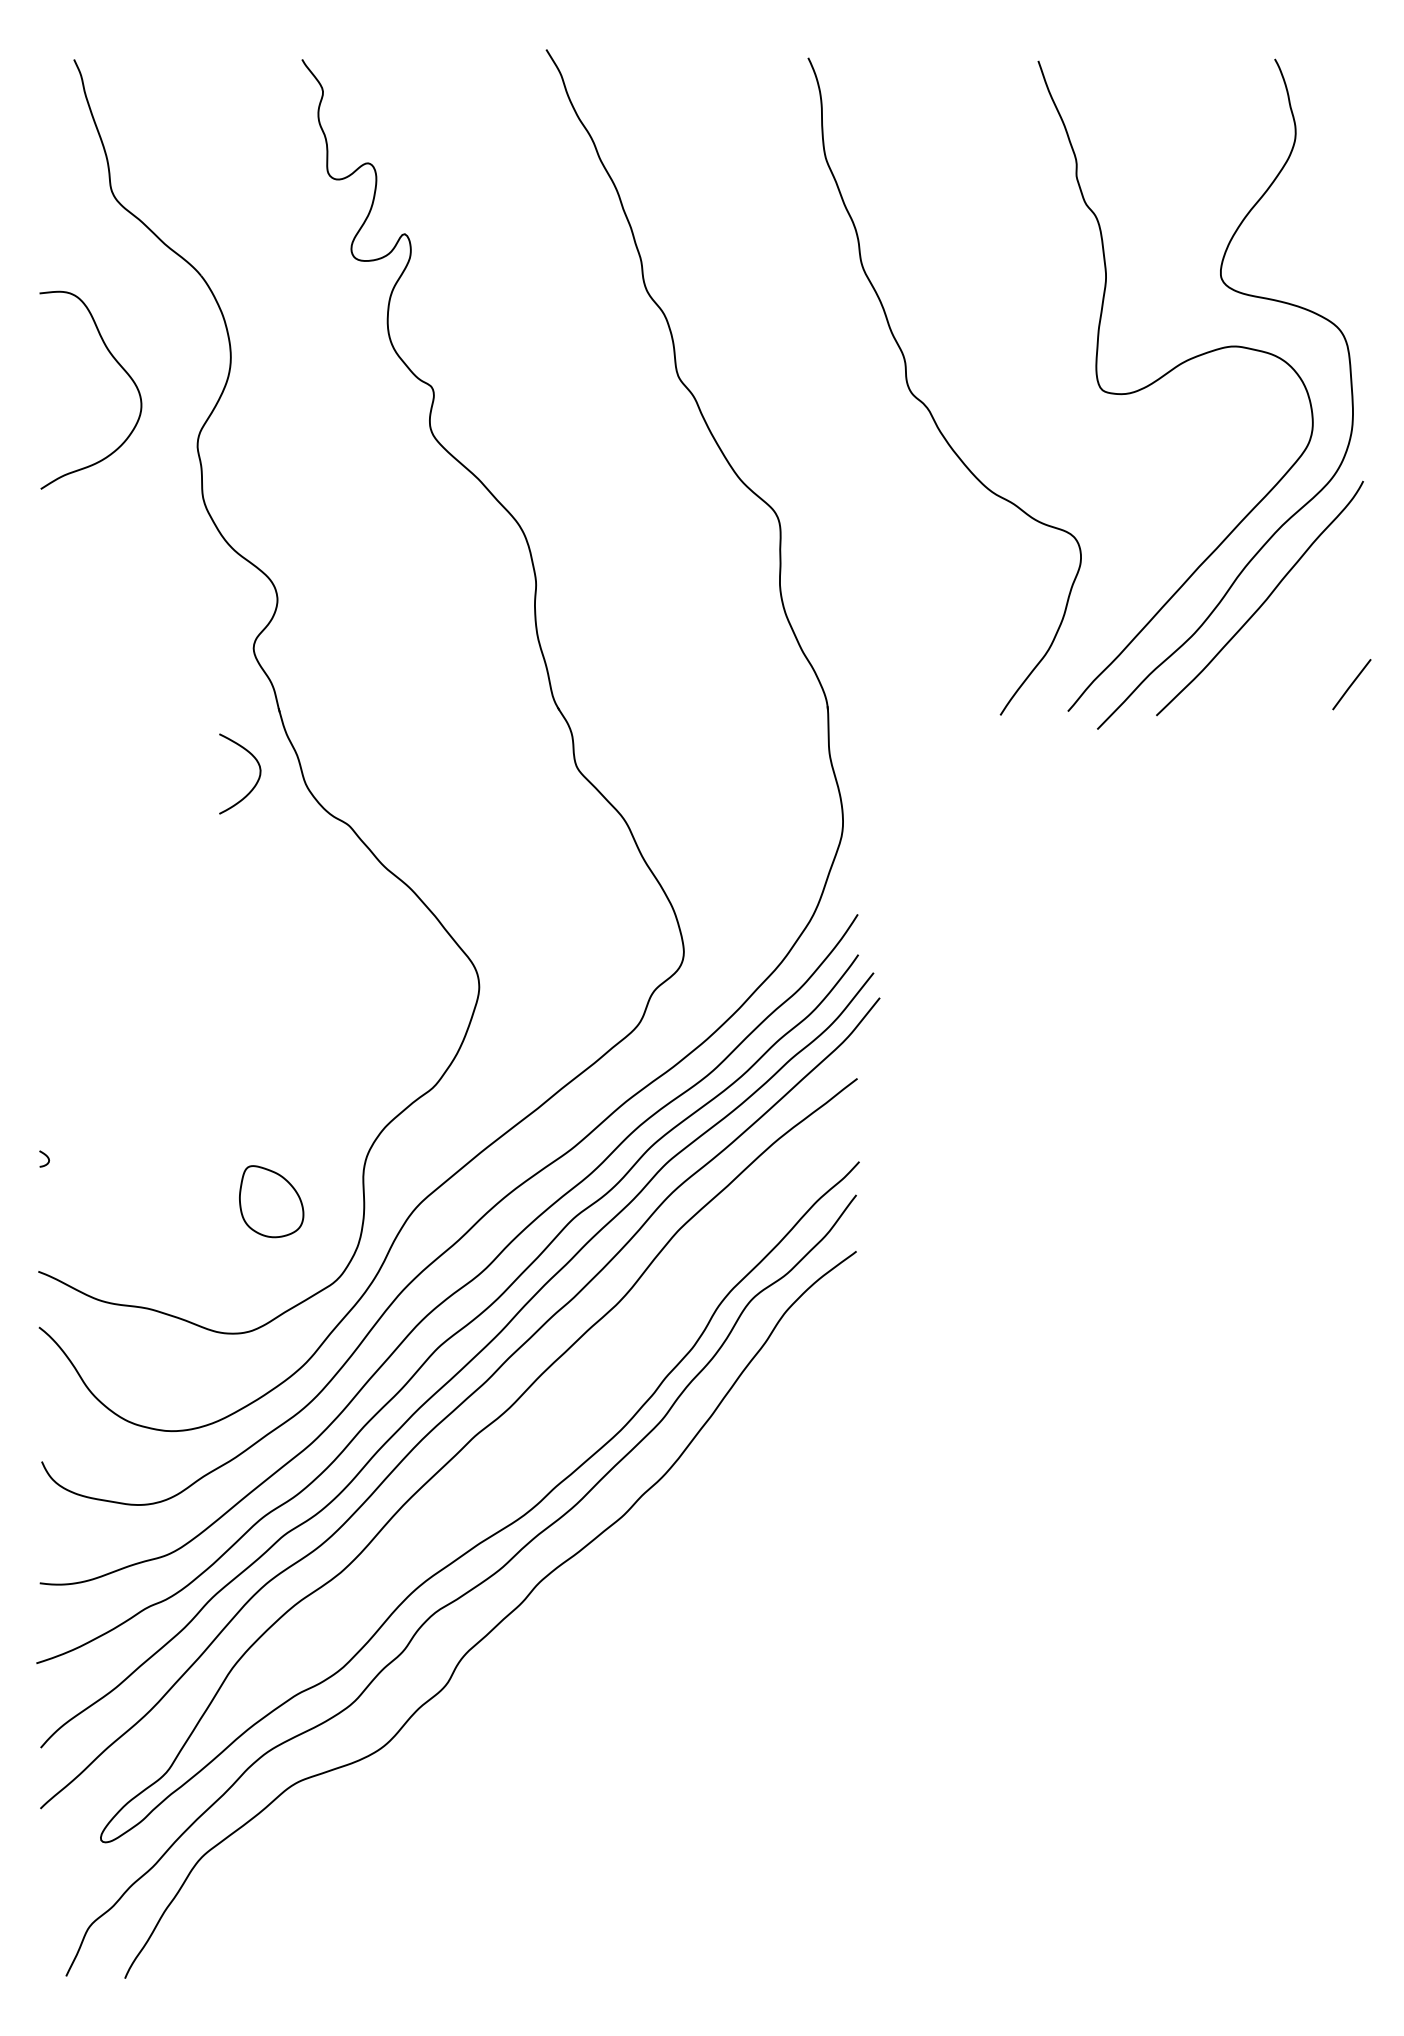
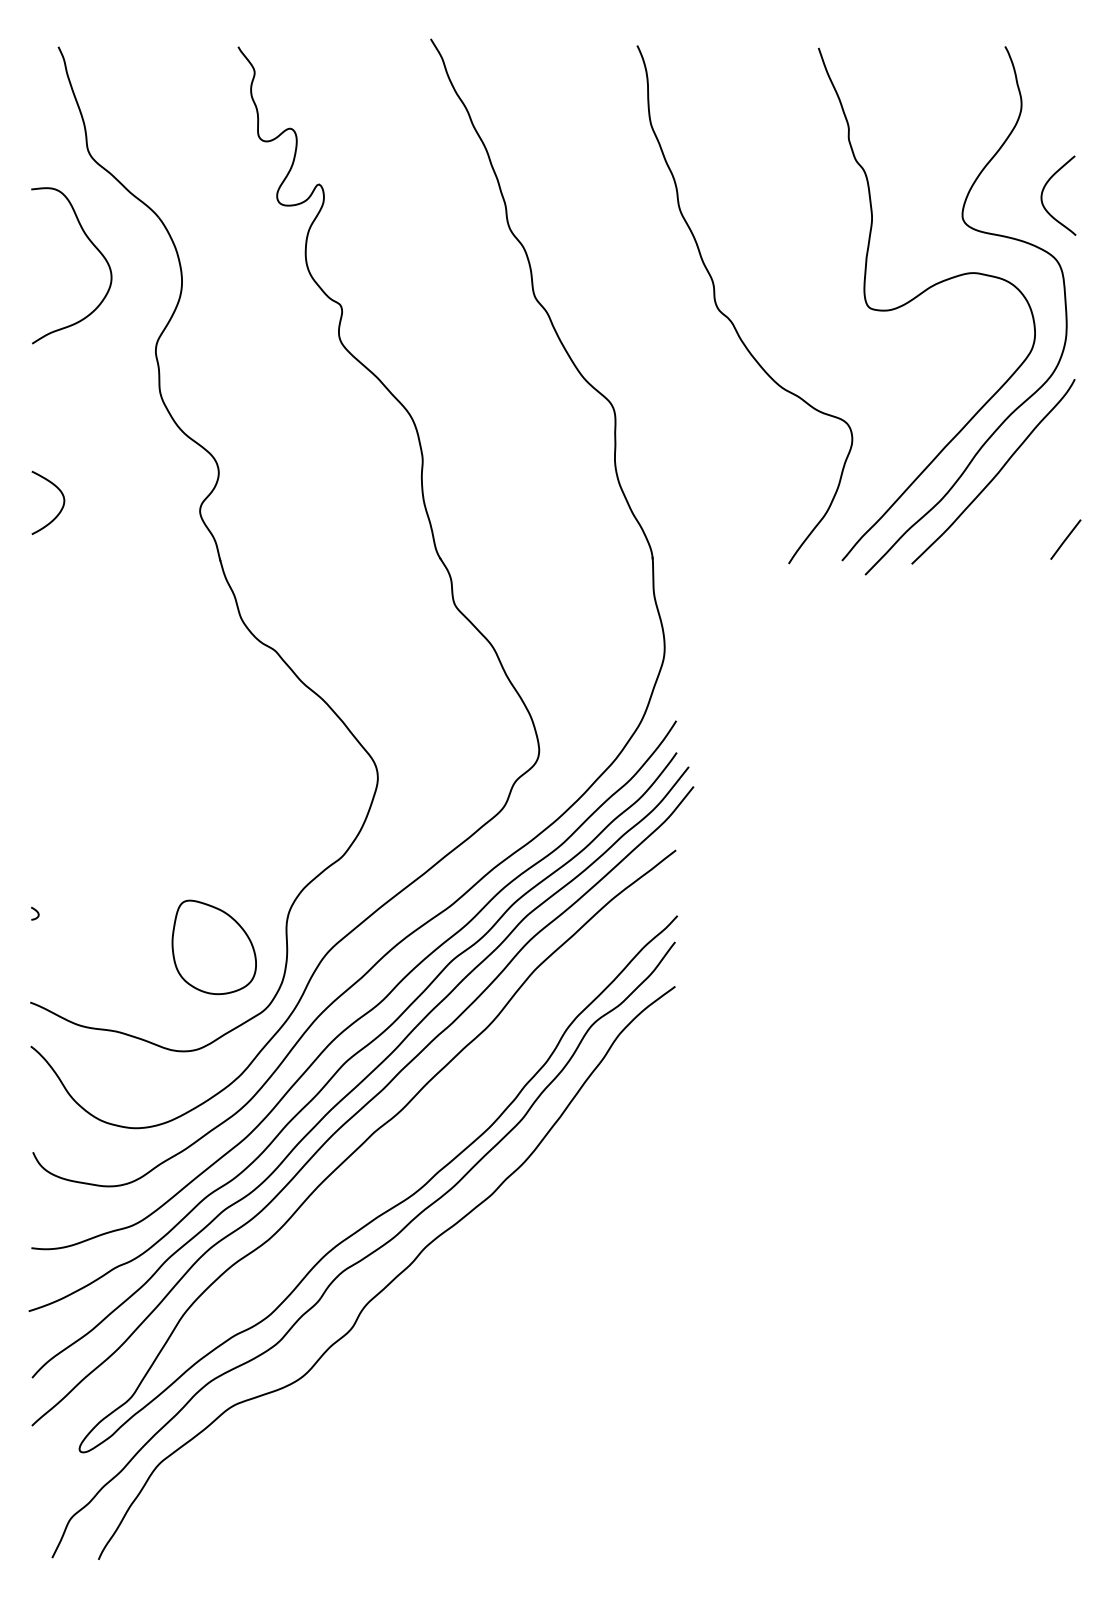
curve: (1323, 243) -> (1043, 191), added
curve: (121, 368) -> (95, 248), moved
curve: (256, 781) -> (61, 508), moved
part: (271, 1201) -> (214, 947), size x1.67

